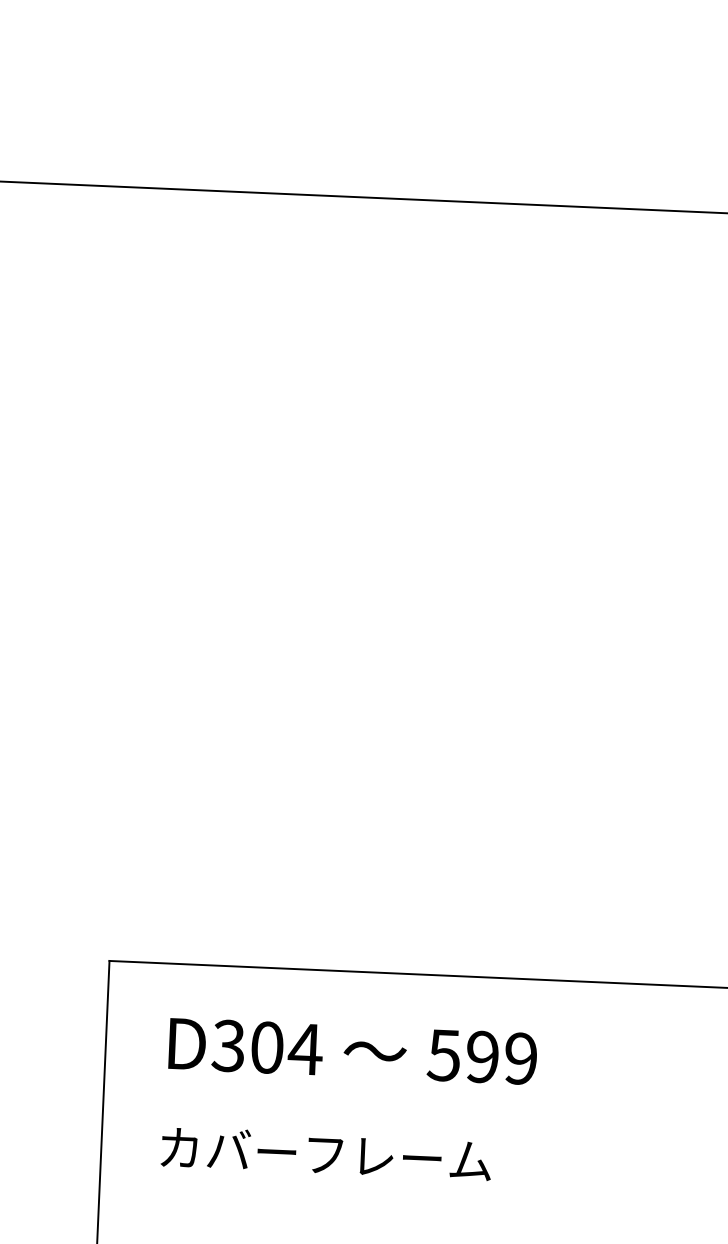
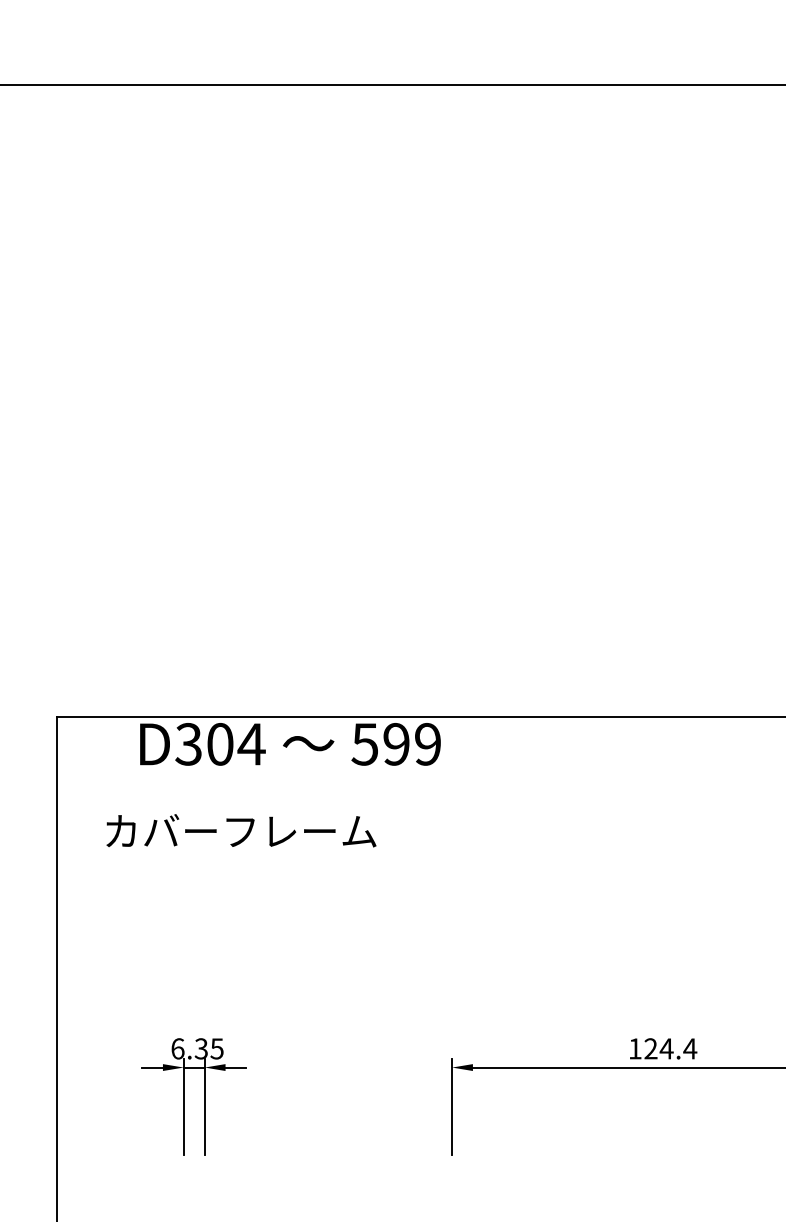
text: (353, 1051) -> (290, 744), moved
text: (326, 1153) -> (241, 830), moved

